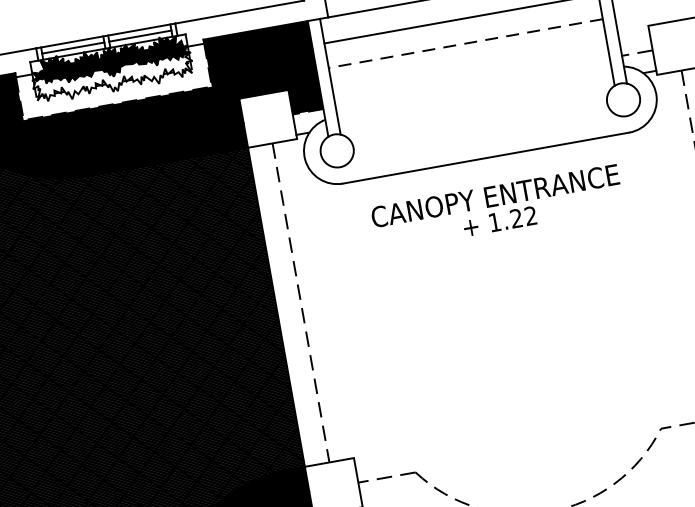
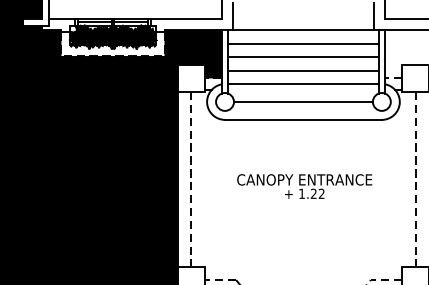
line: (464, 44) -> (302, 57), dashed -> solid
line: (470, 67) -> (303, 70), added
hatch: (112, 78) -> (112, 42), added
line: (474, 93) -> (303, 84), added
line: (478, 124) -> (302, 101), added
text: (497, 208) -> (304, 186), moved

